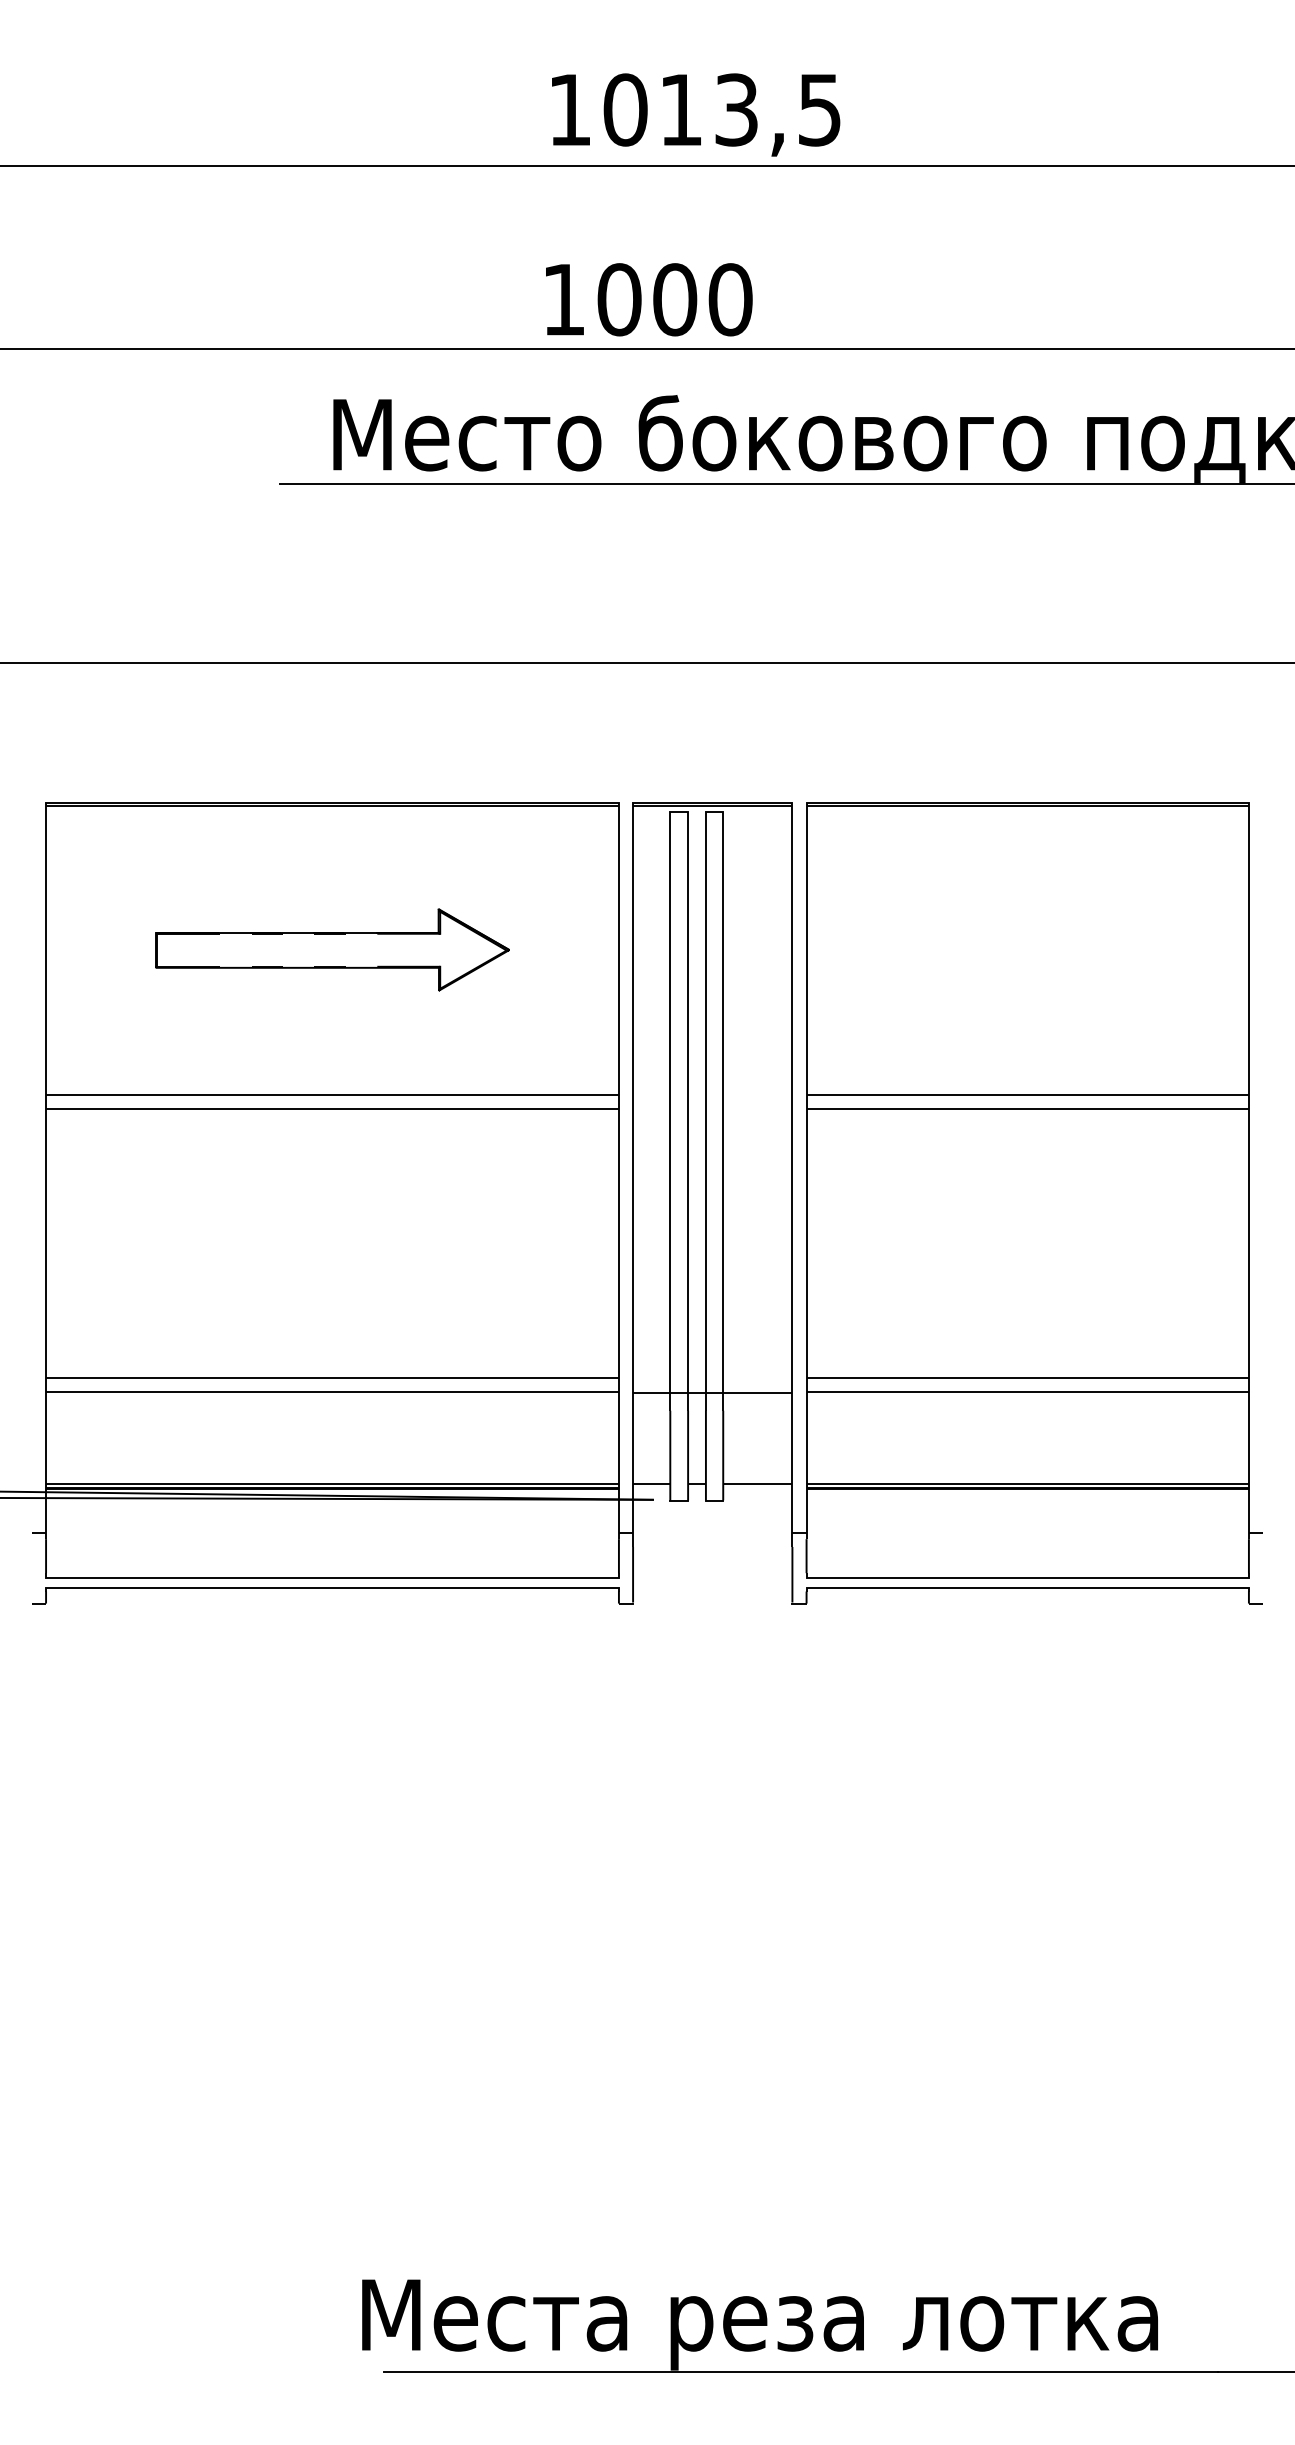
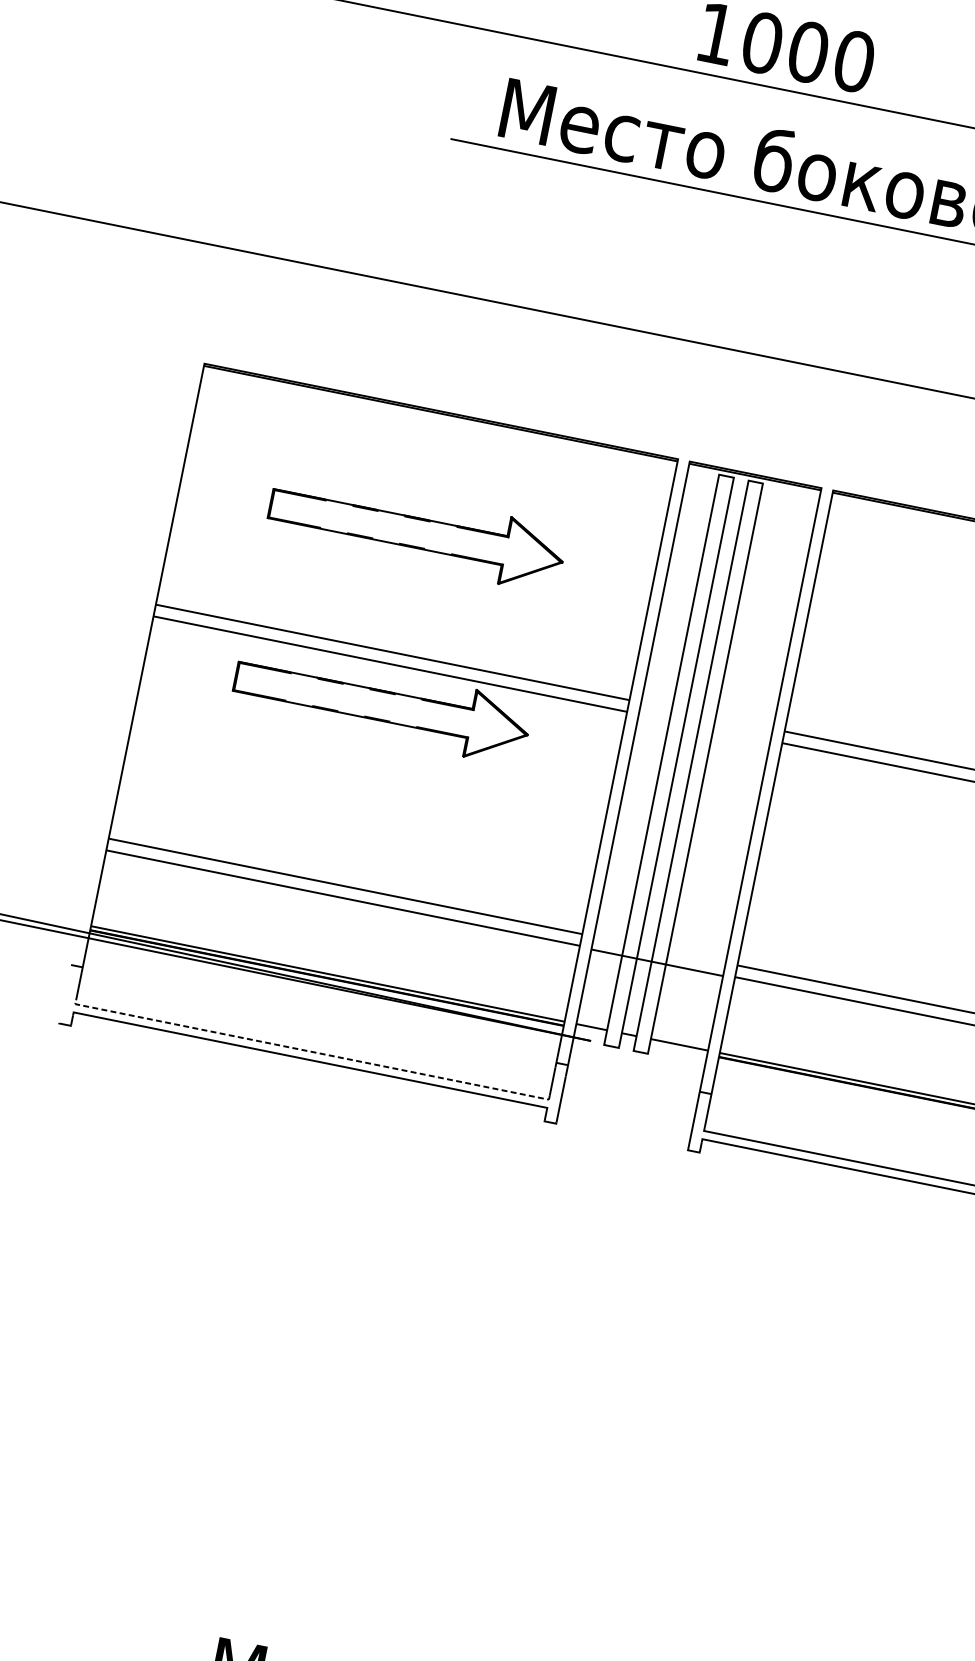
part: (332, 1158) -> (382, 705), added
line: (332, 1577) -> (312, 1051), solid -> dashed

